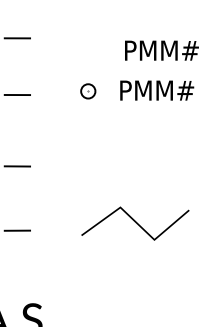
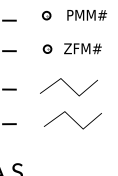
part: (86, 28) -> (46, 15), added
text: (162, 51) -> (87, 15), moved
text: (156, 90) -> (84, 48), PMM# -> ZFM#
line: (127, 160) -> (68, 86), added

